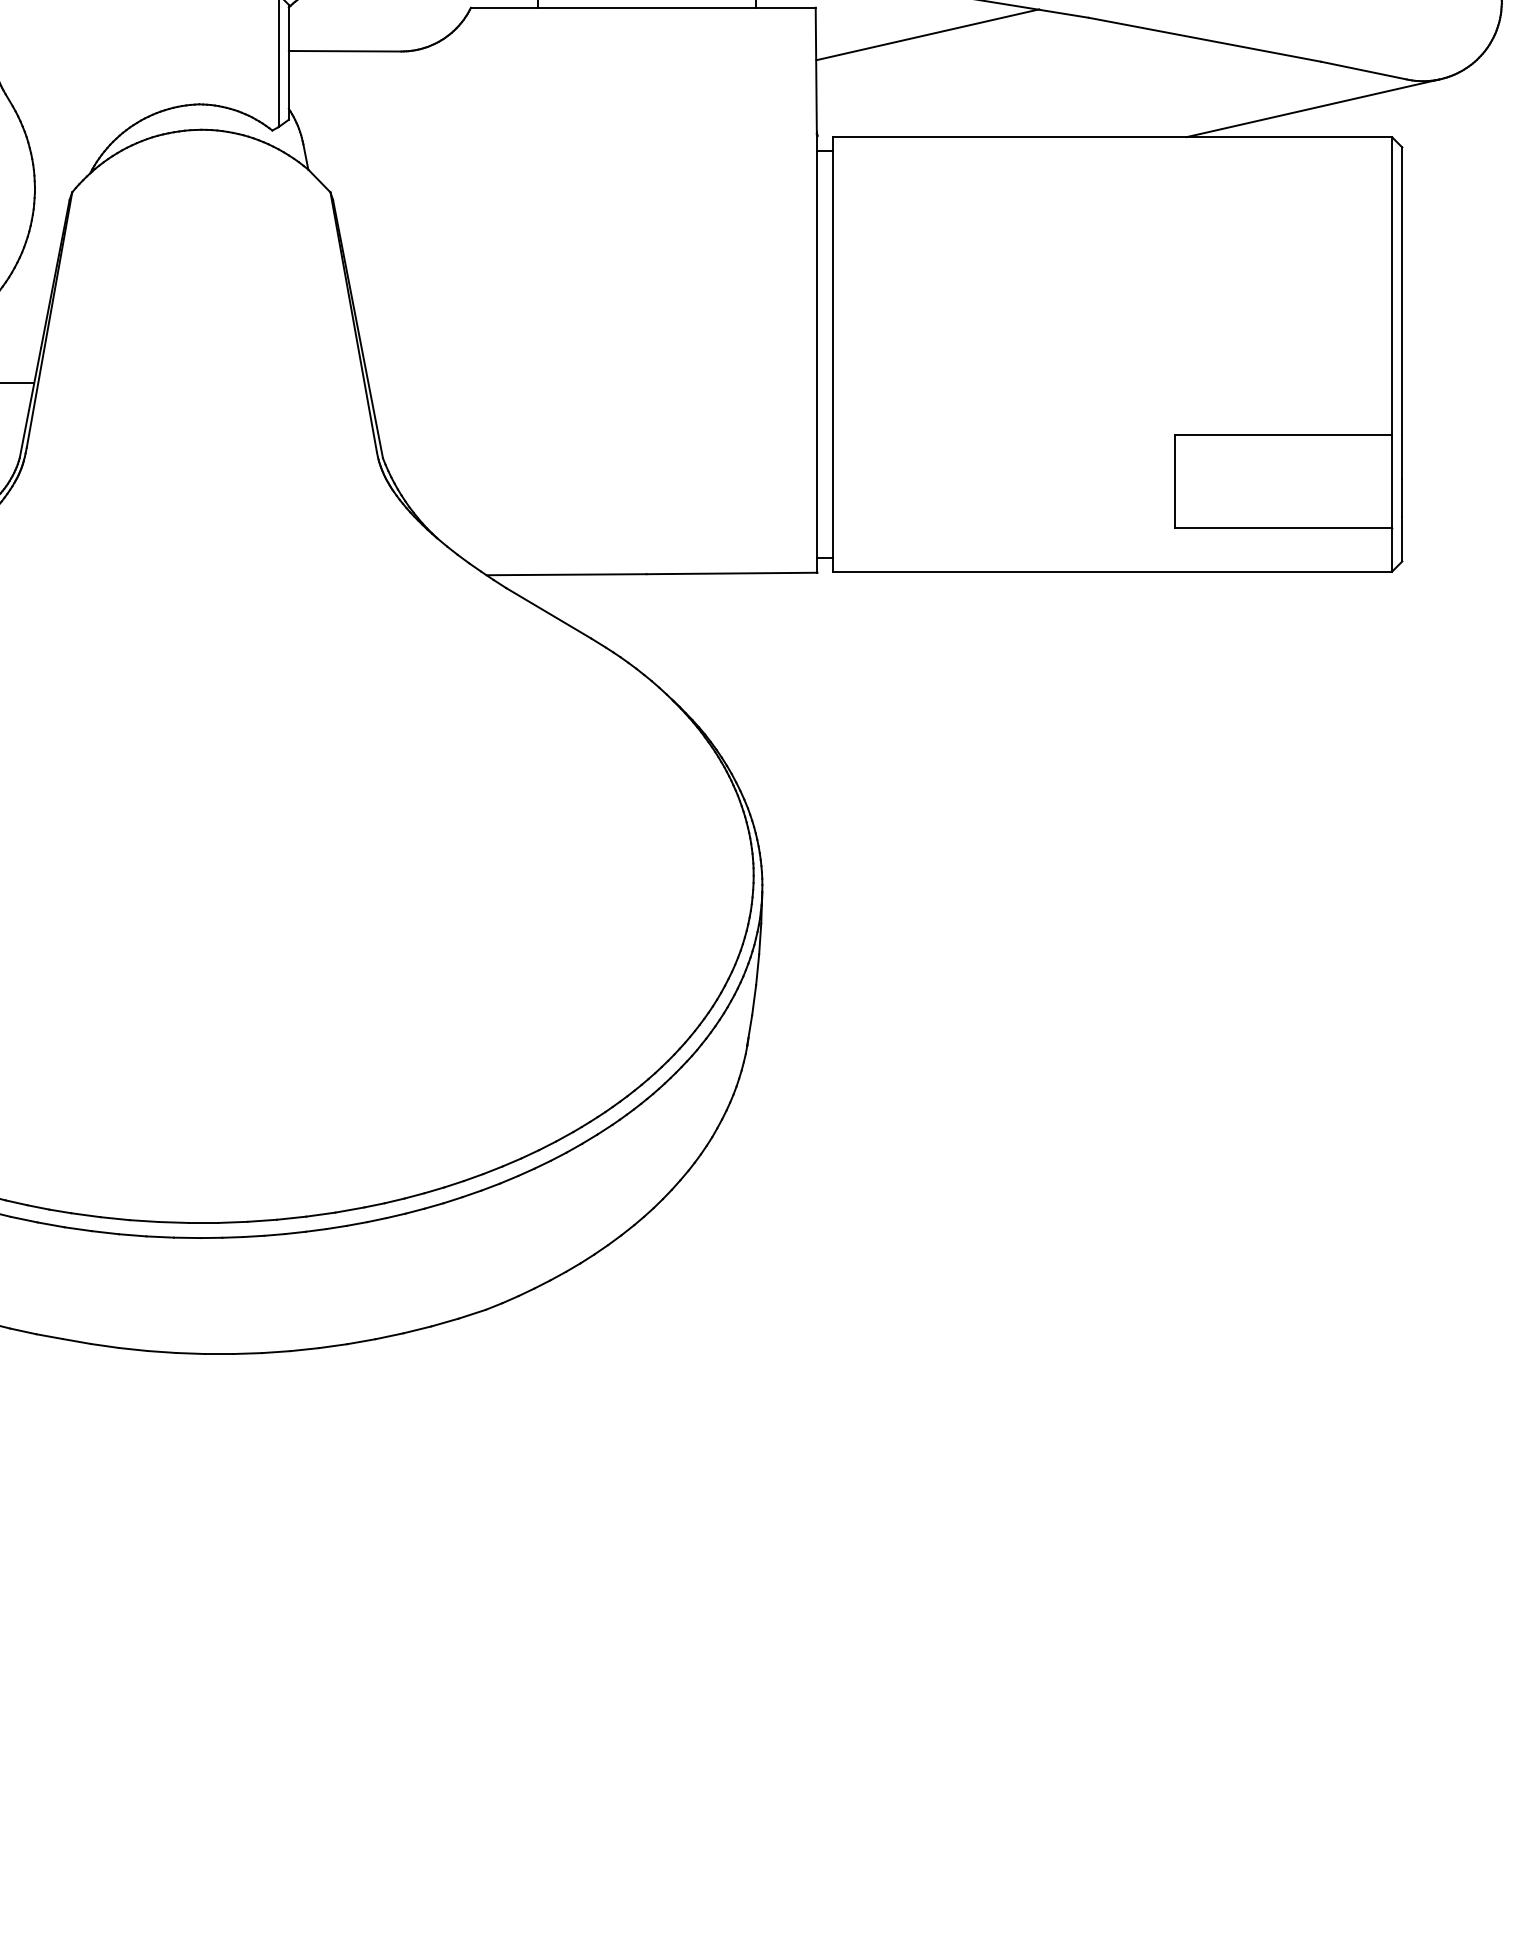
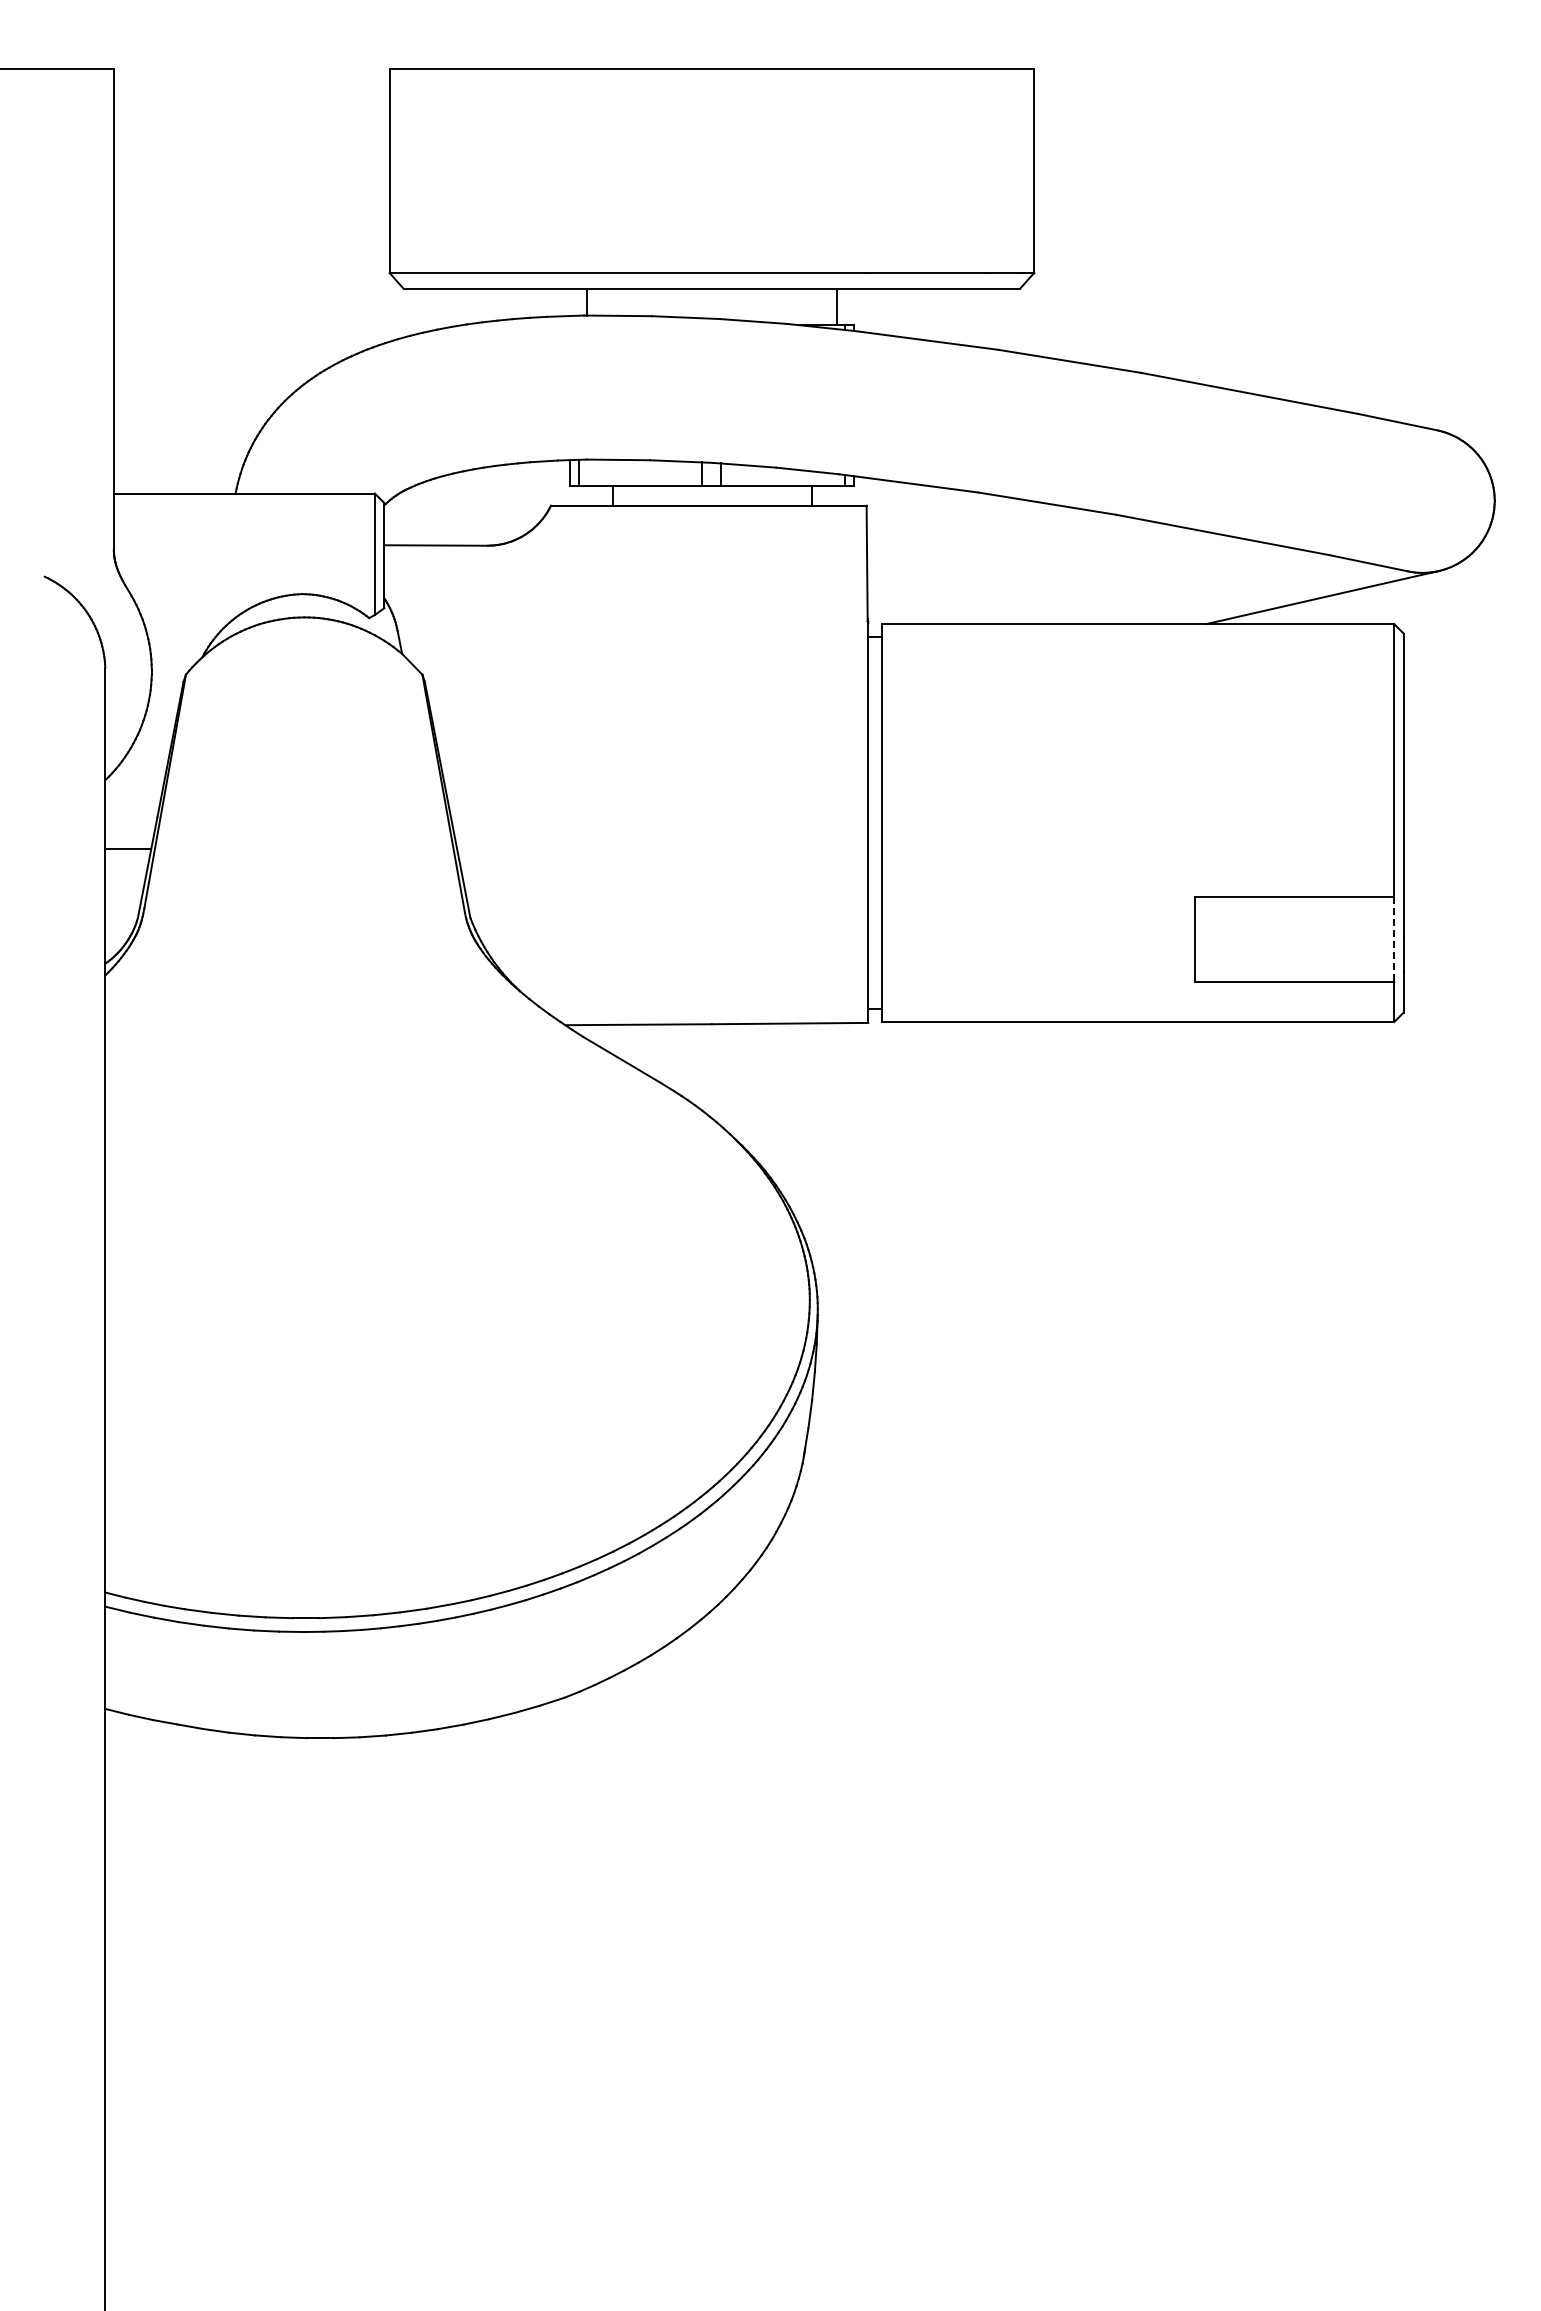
line: (928, 34) -> (969, 530), removed
line: (1392, 480) -> (1394, 938), solid -> dashed

